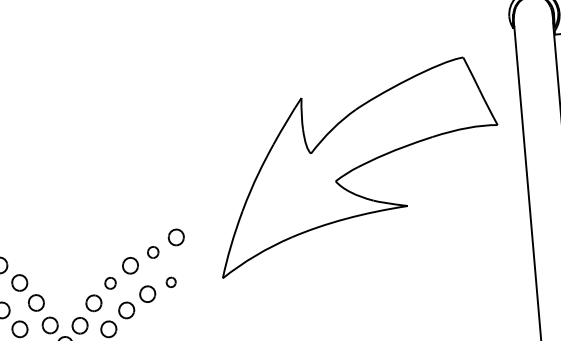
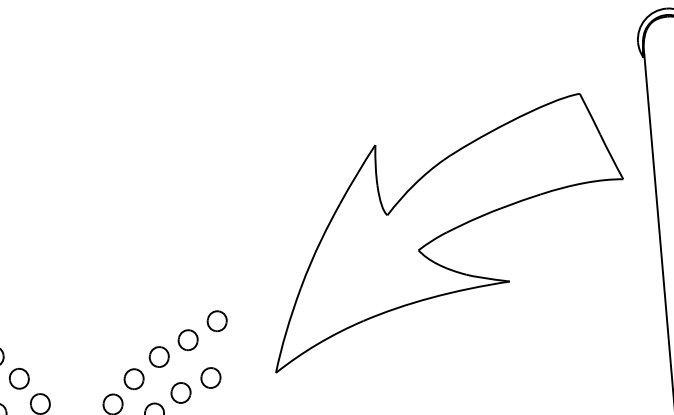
part: (152, 252) -> (187, 340), size x1.43
part: (170, 282) -> (209, 378), size x1.67
part: (110, 283) -> (134, 379), size x1.43

